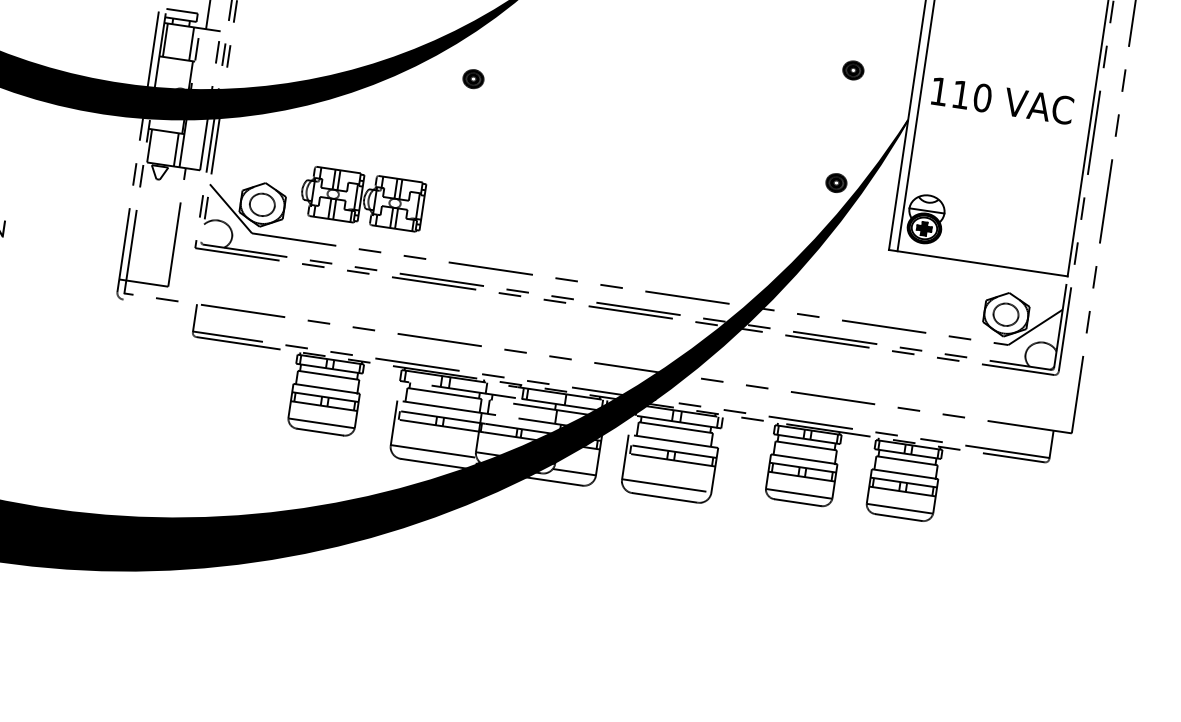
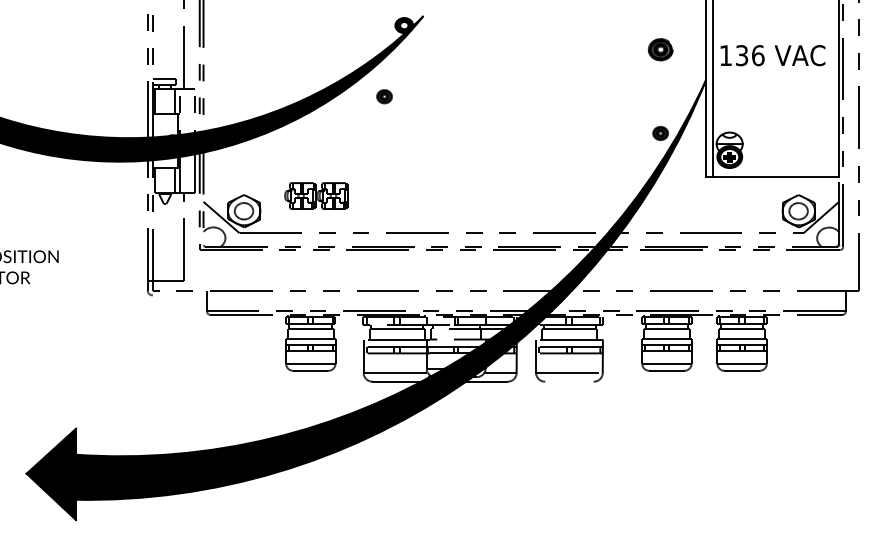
part: (853, 69) -> (660, 48), size x1.6
text: (972, 96) -> (750, 55), 110 -> 136
part: (362, 198) -> (316, 195), size x0.7
line: (663, 497) -> (568, 381), removed

